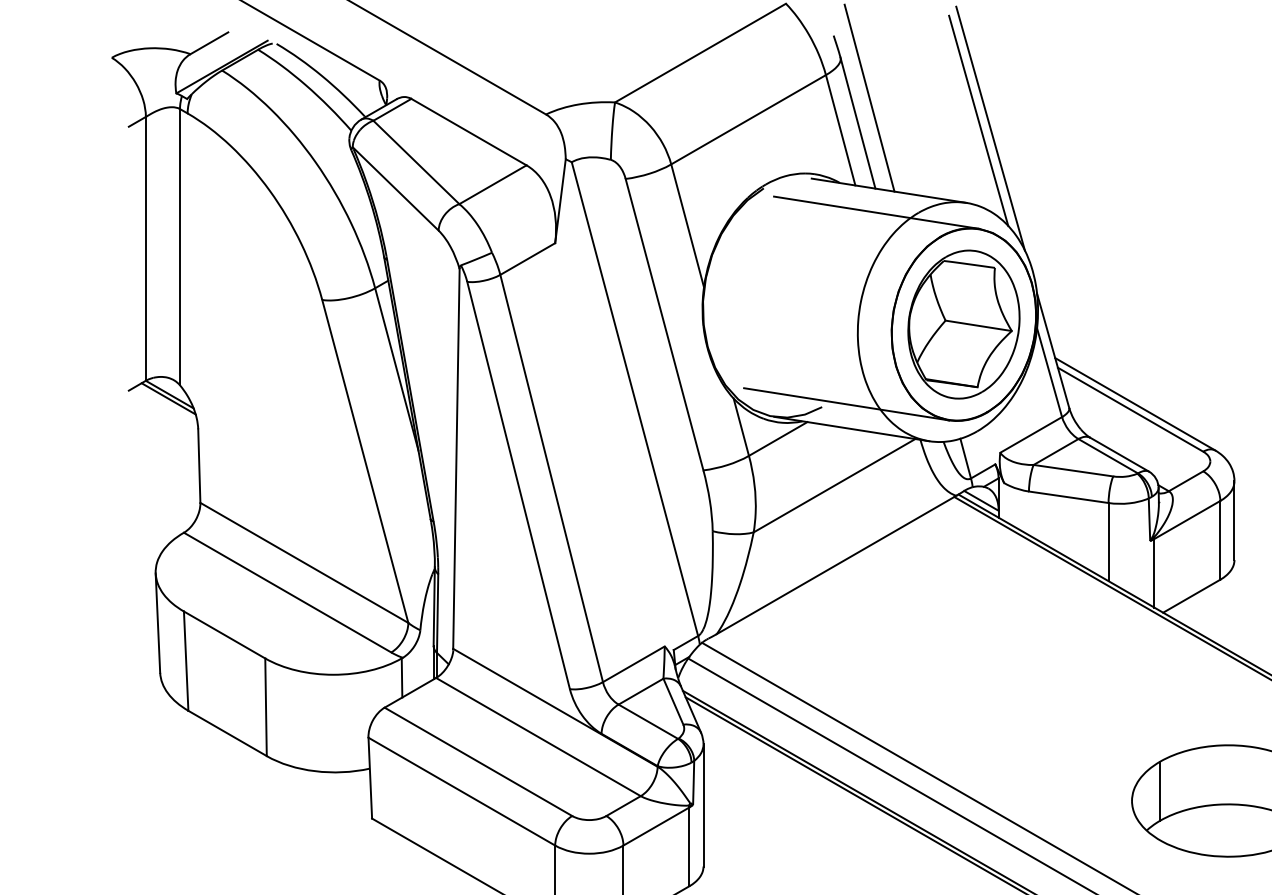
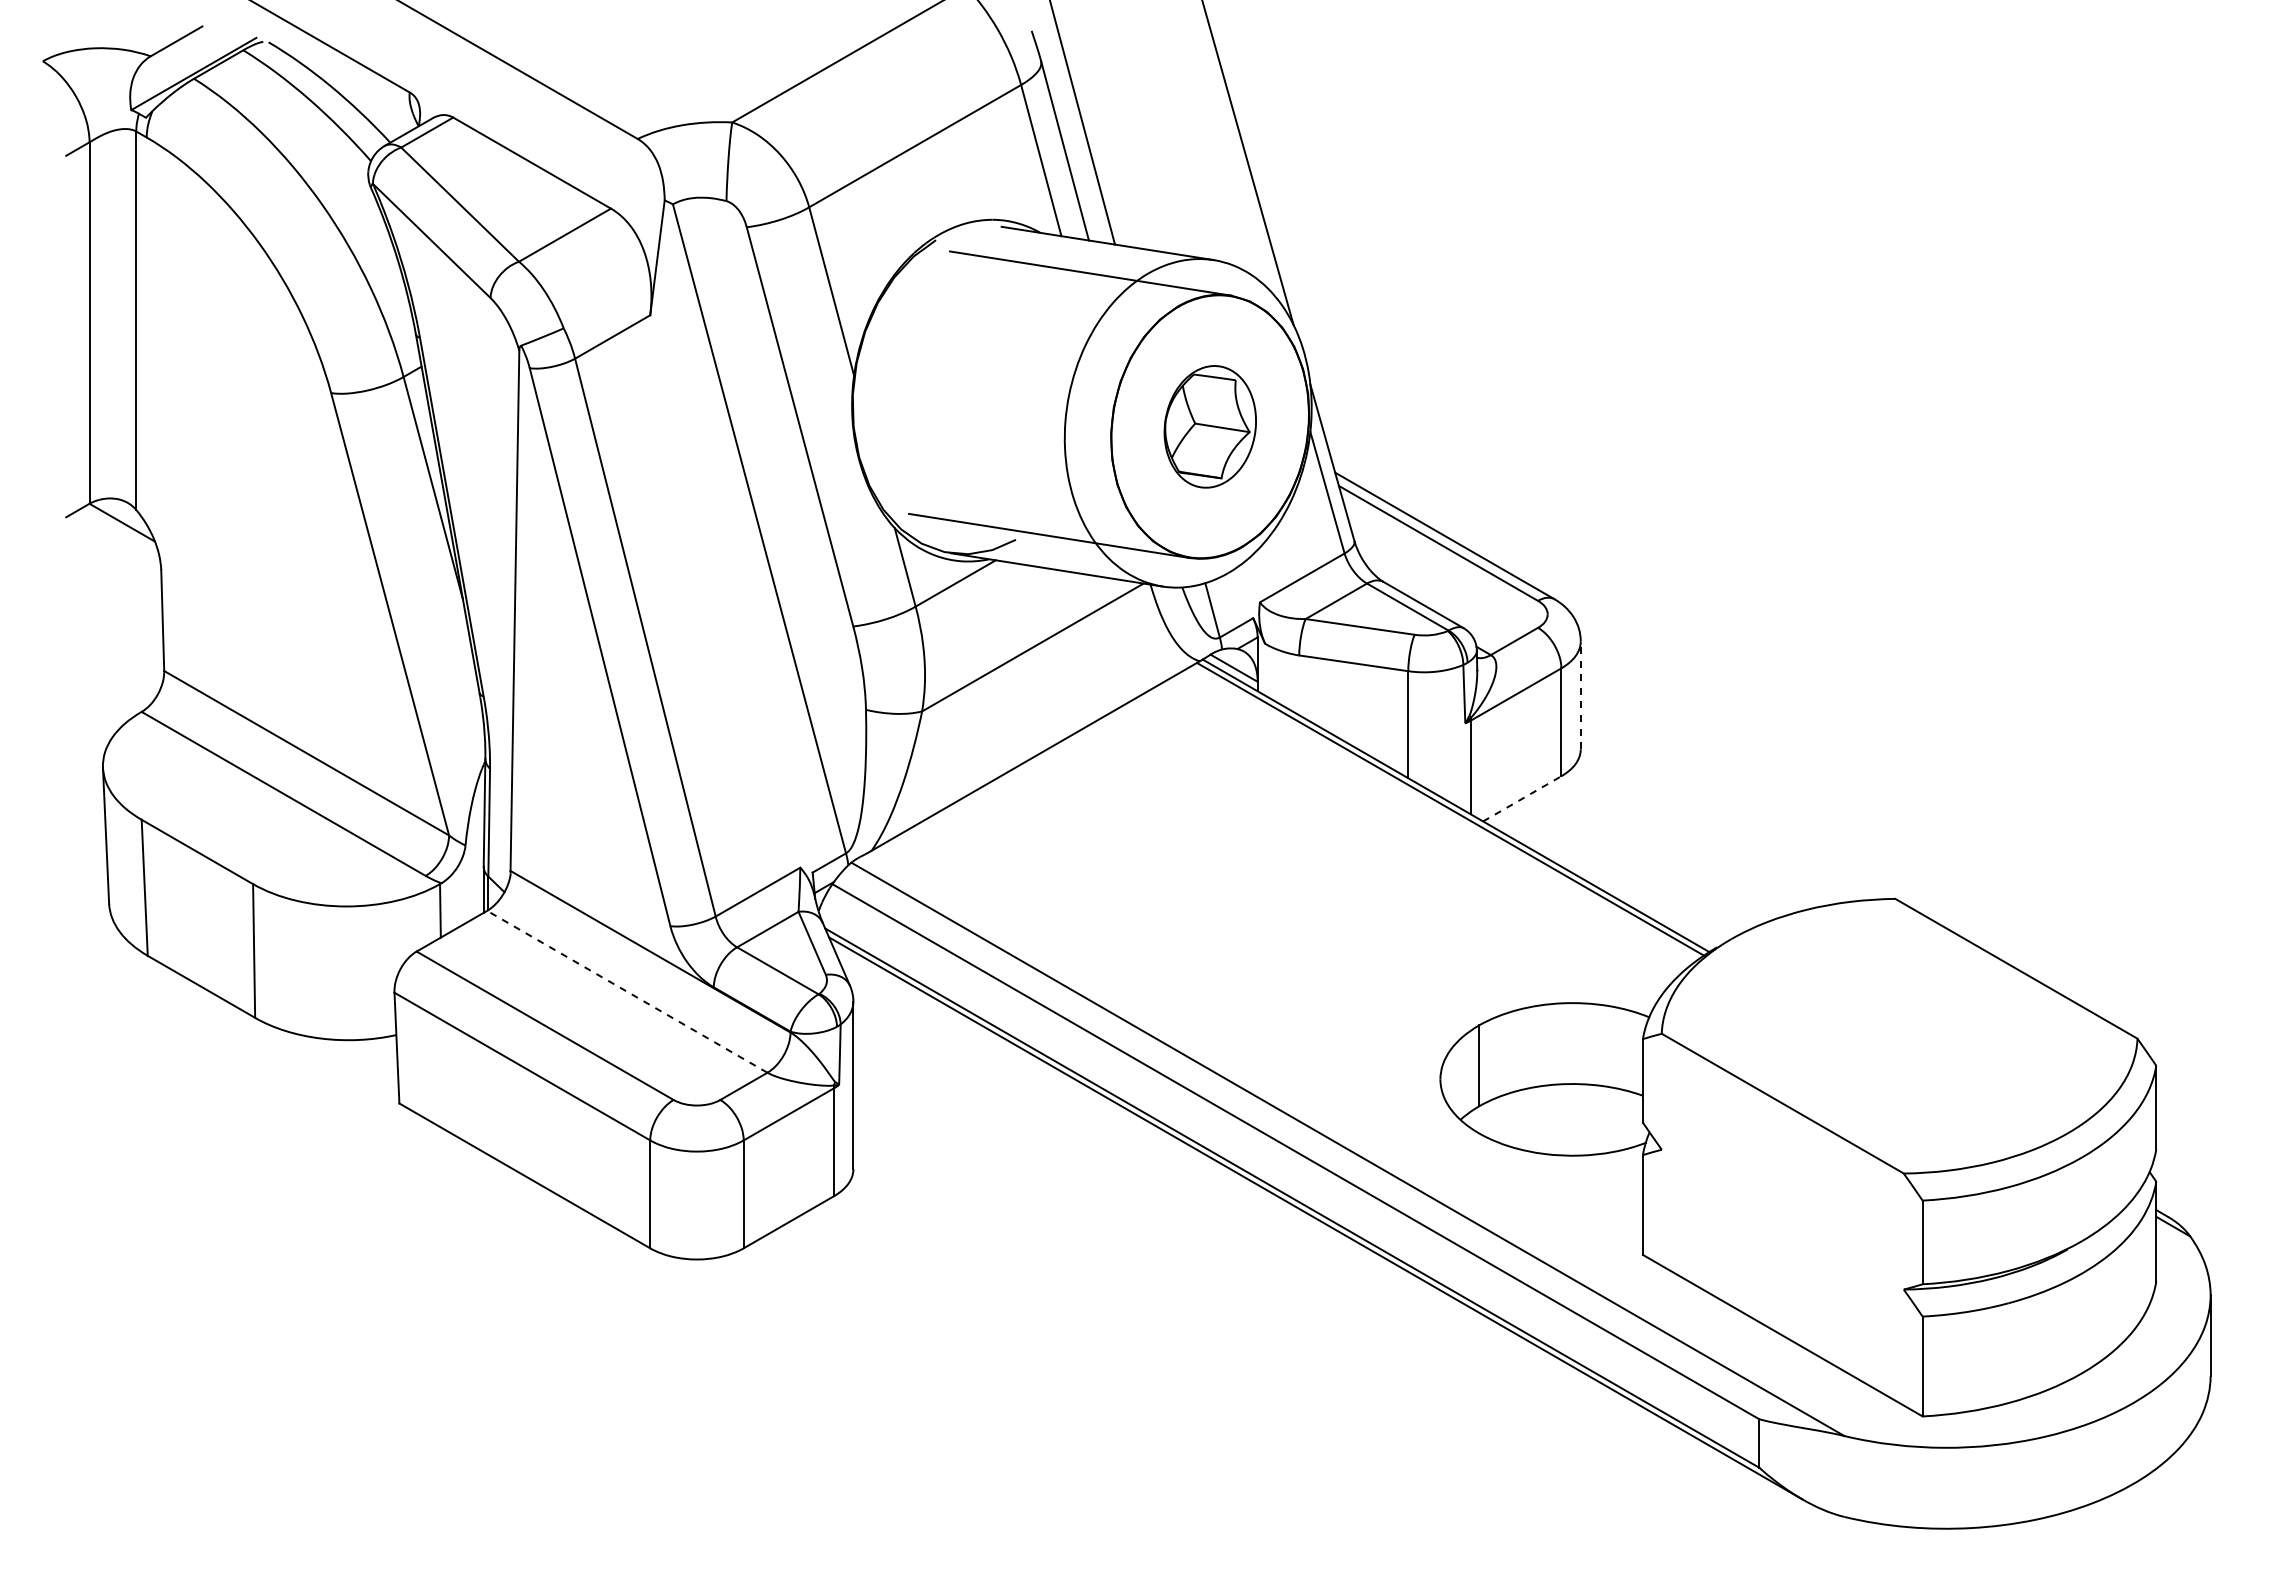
line: (978, 120) -> (1229, 147), removed
part: (964, 324) -> (1210, 426), size x0.6
line: (168, 398) -> (120, 528), removed
line: (1234, 520) -> (1580, 695), solid -> dashed
line: (1191, 595) -> (1522, 798), solid -> dashed
line: (538, 736) -> (627, 991), solid -> dashed

